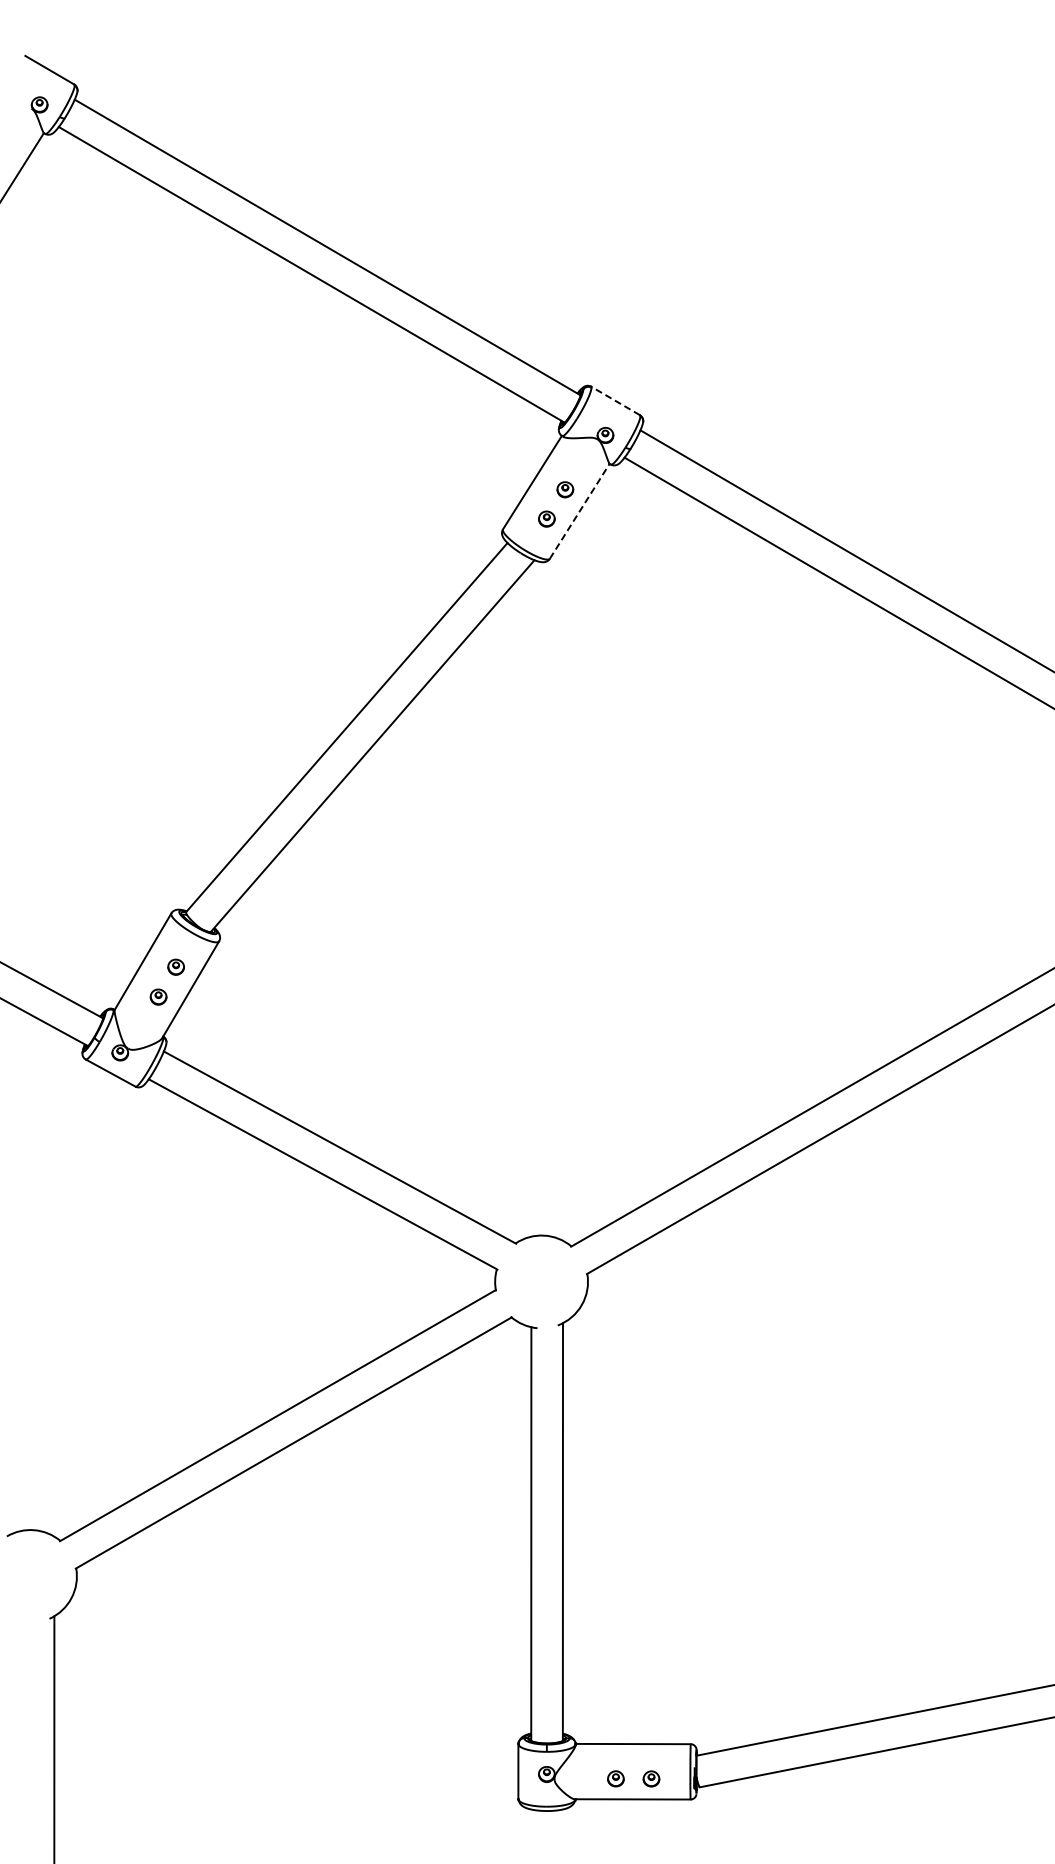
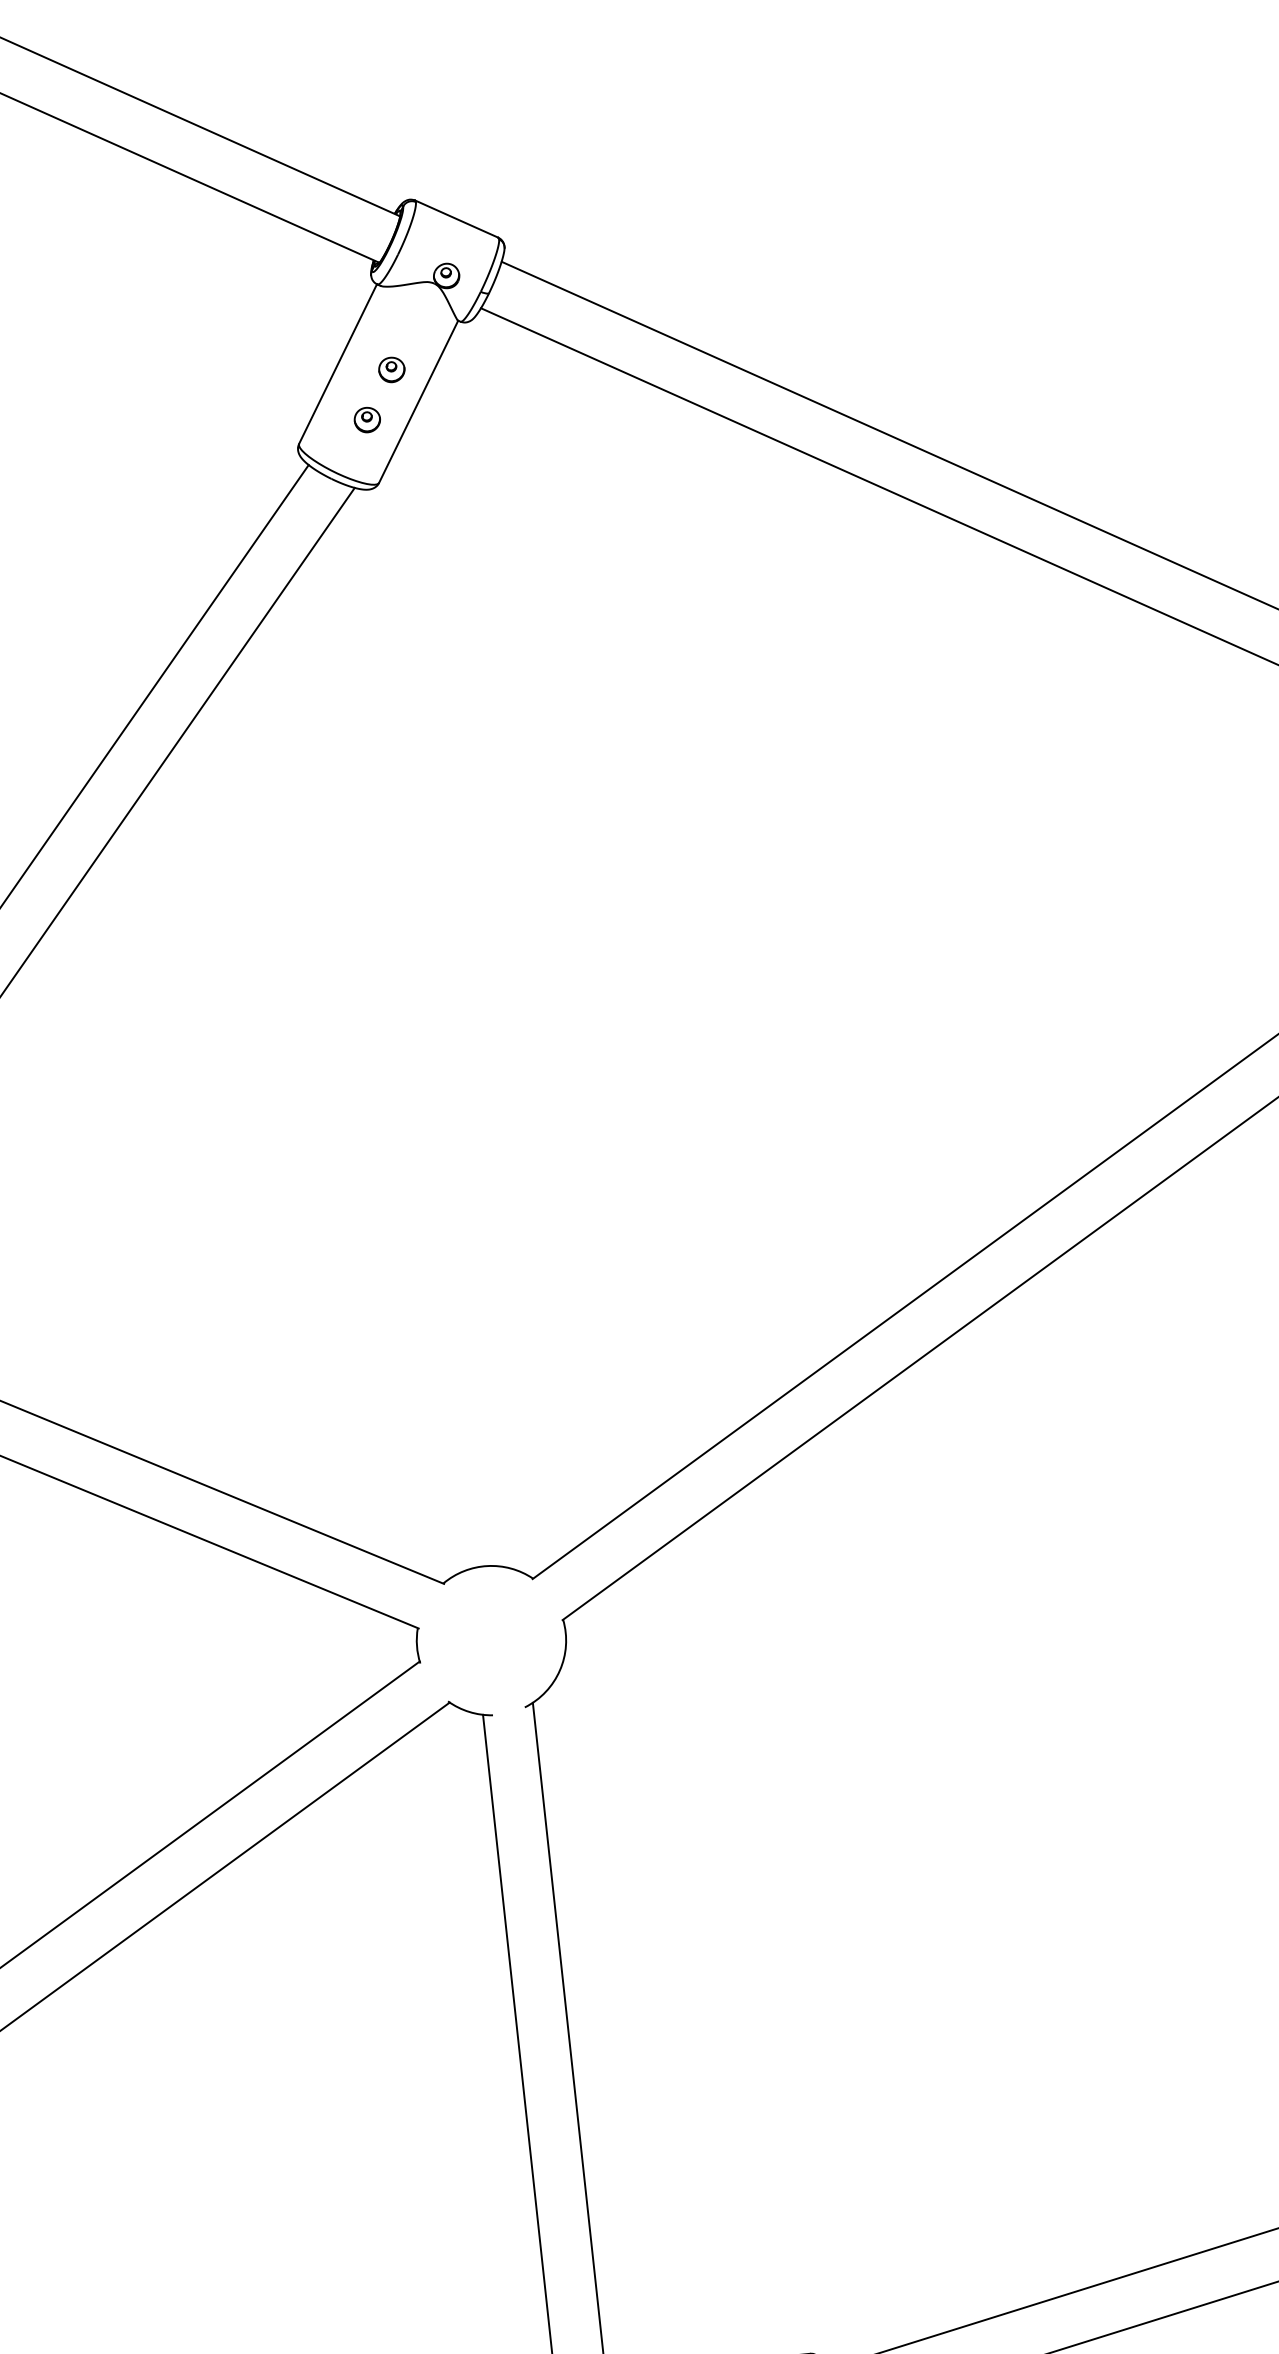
line: (615, 400) -> (456, 218), dashed -> solid
line: (580, 510) -> (419, 400), dashed -> solid

